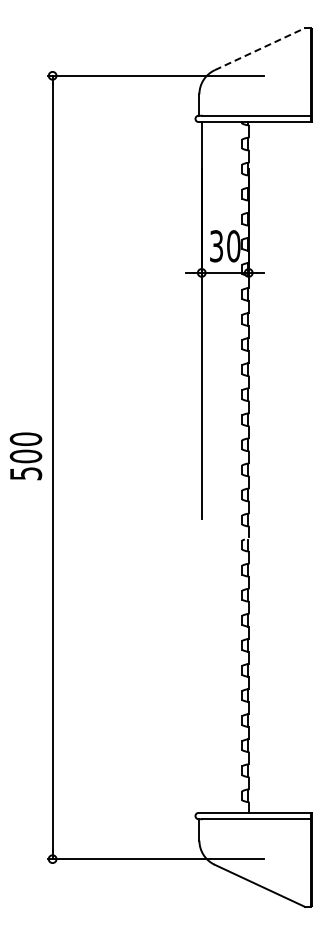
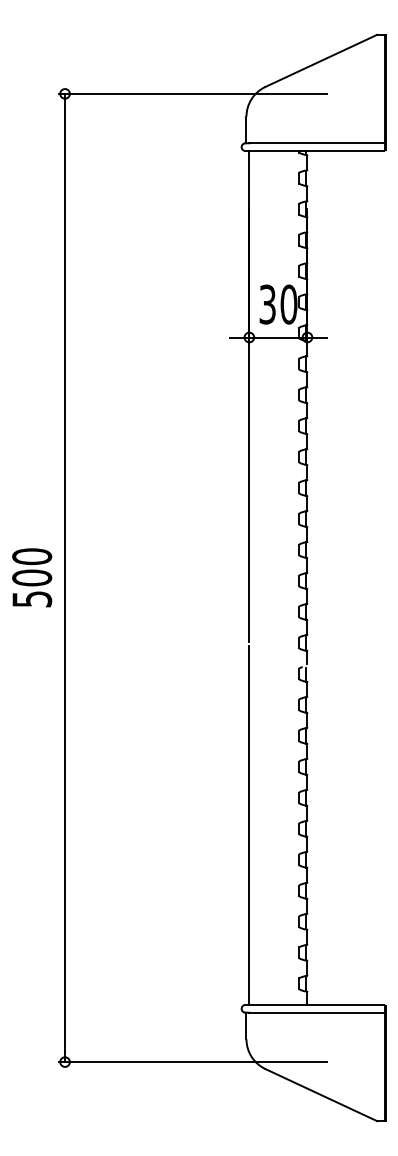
line: (259, 49) -> (320, 61), dashed -> solid
text: (25, 456) -> (31, 578), moved
line: (201, 667) -> (249, 825), added

